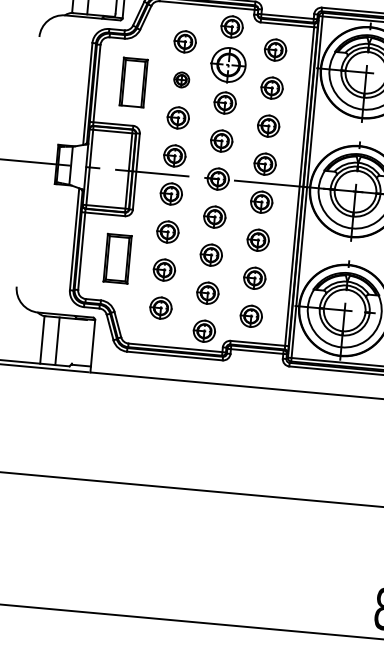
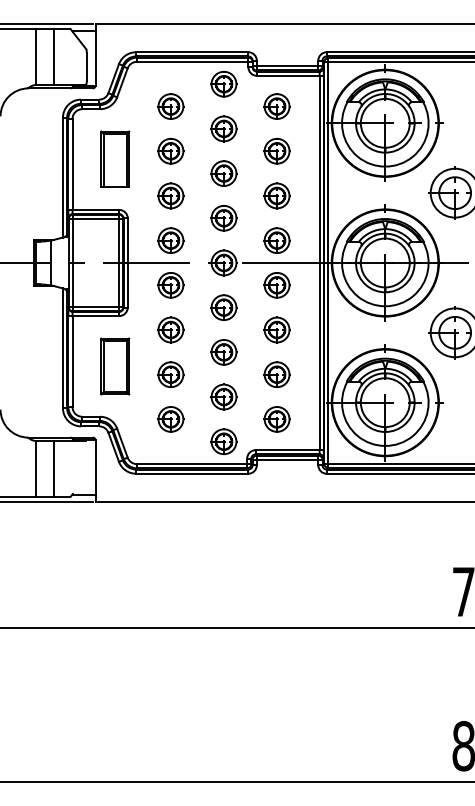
part: (228, 64) -> (223, 128), size x0.62
part: (181, 80) -> (170, 151), size x1.43

